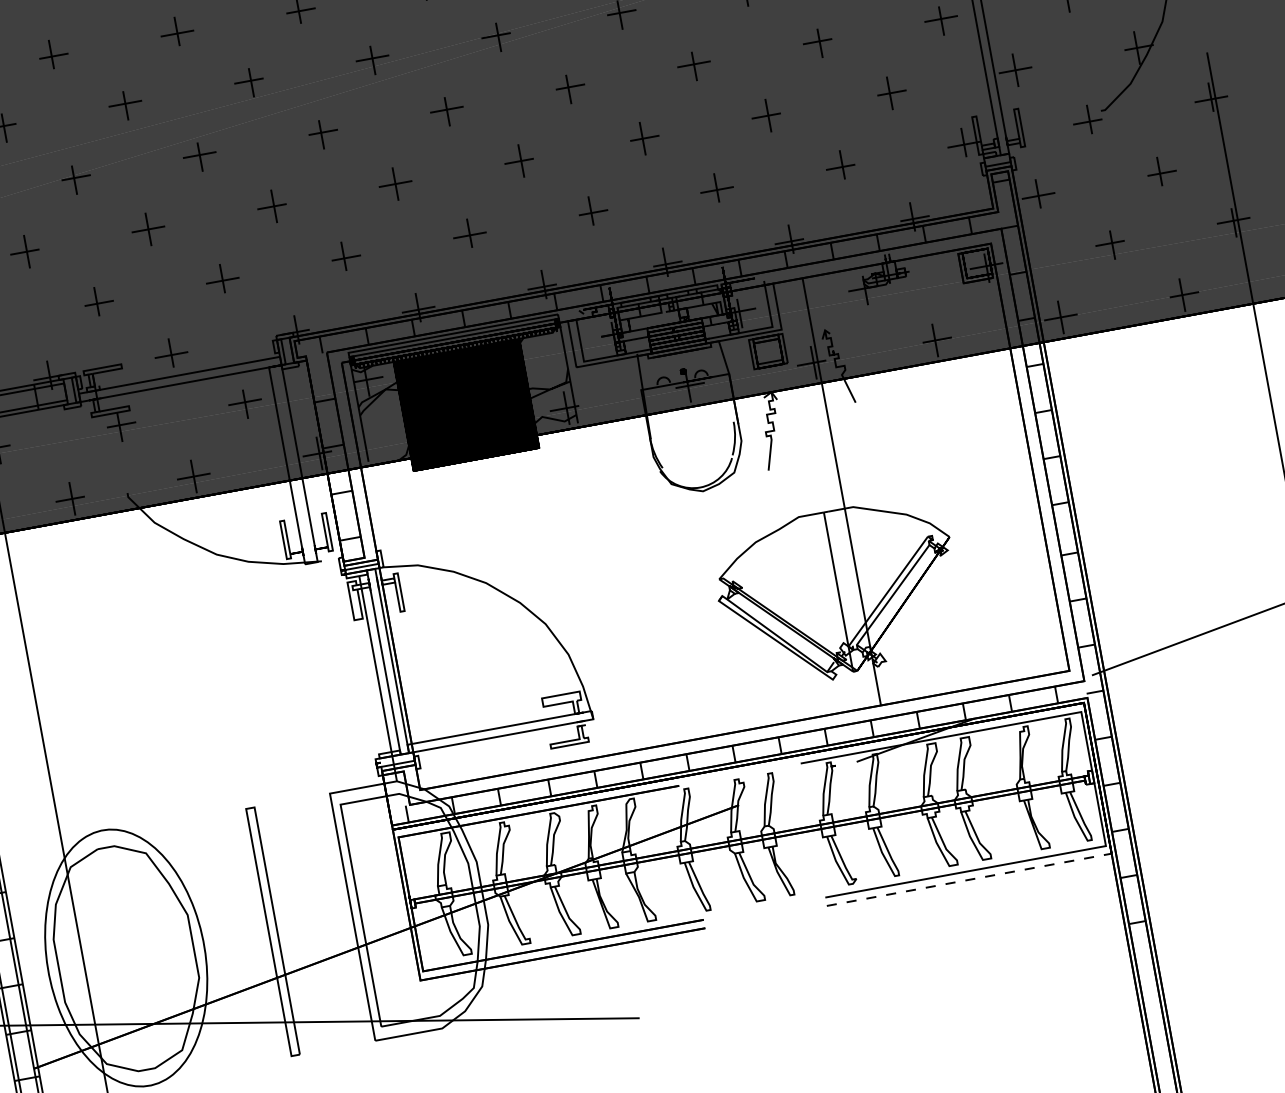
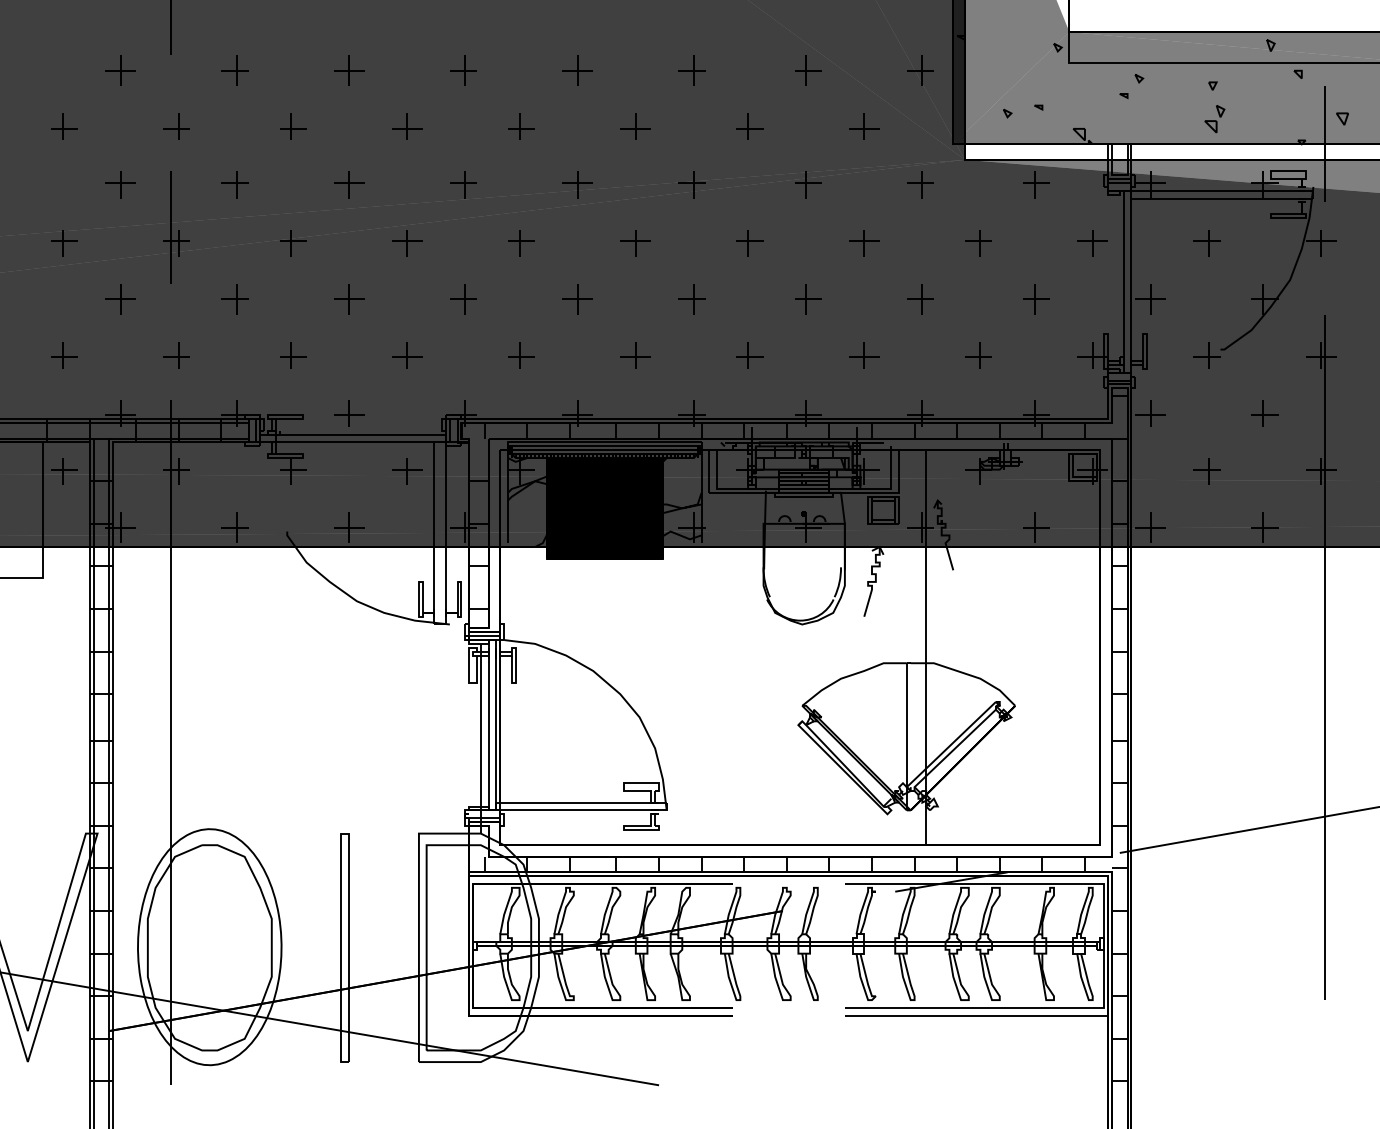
line: (969, 879) -> (976, 1015), dashed -> solid

